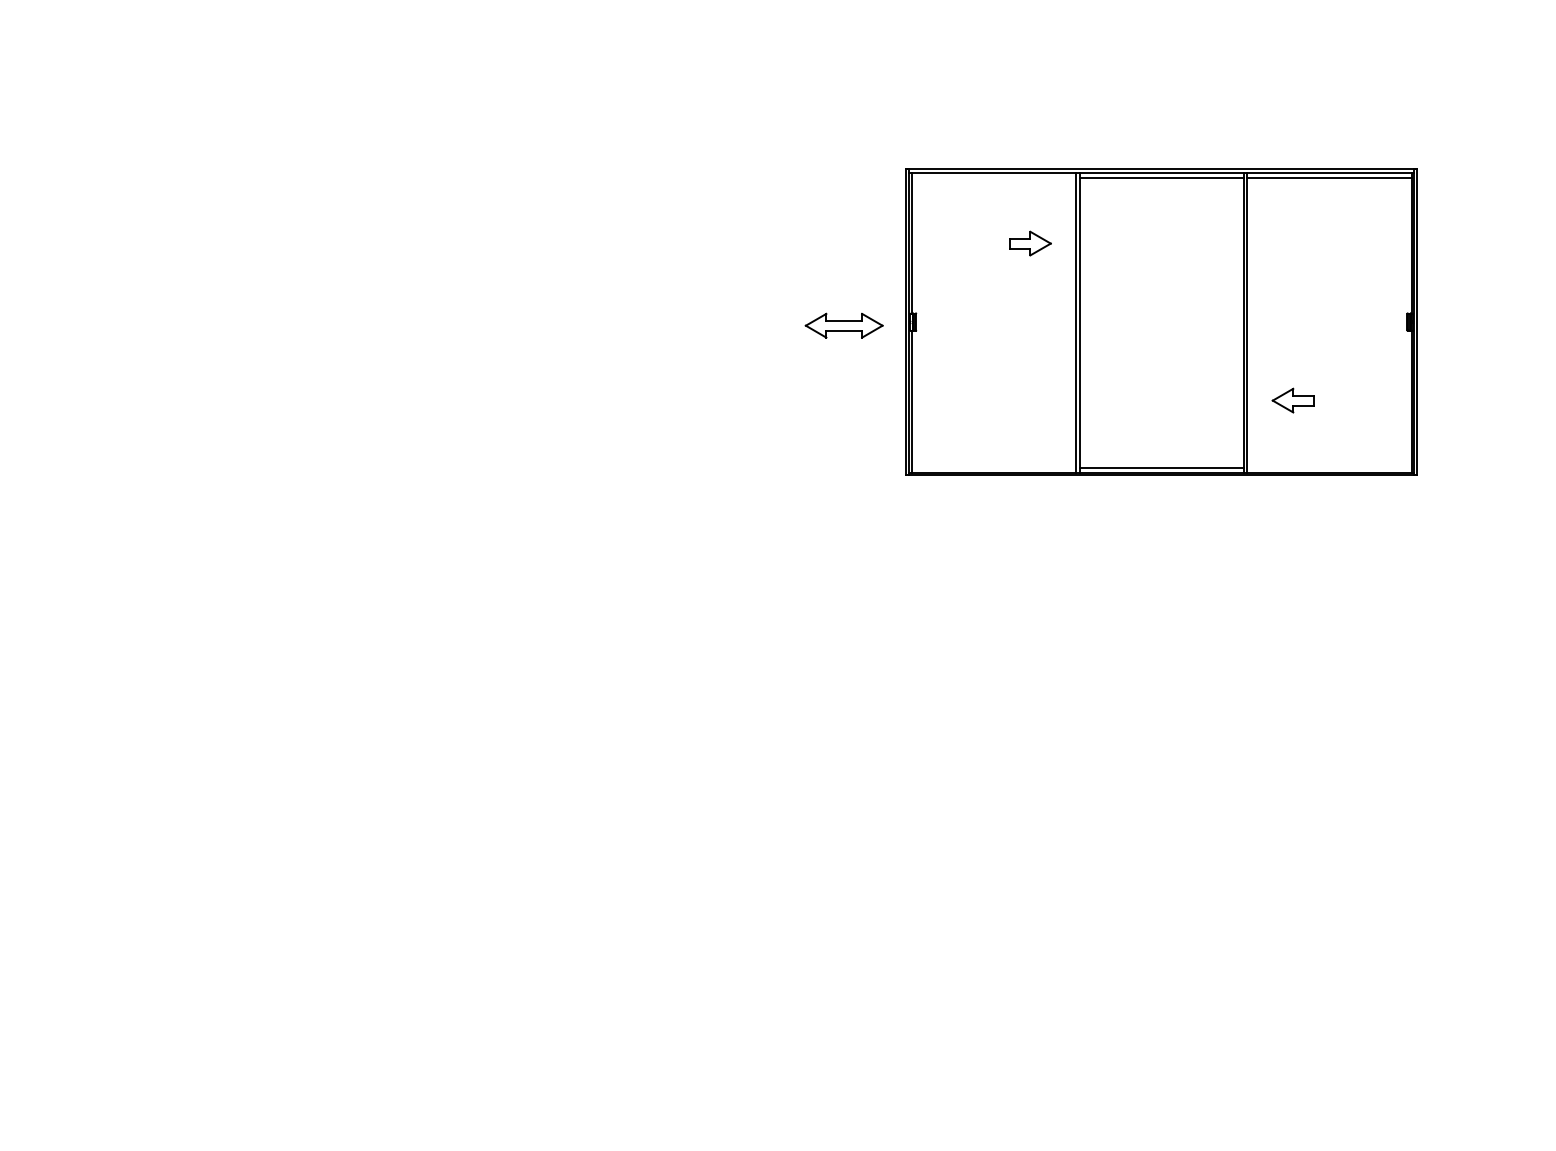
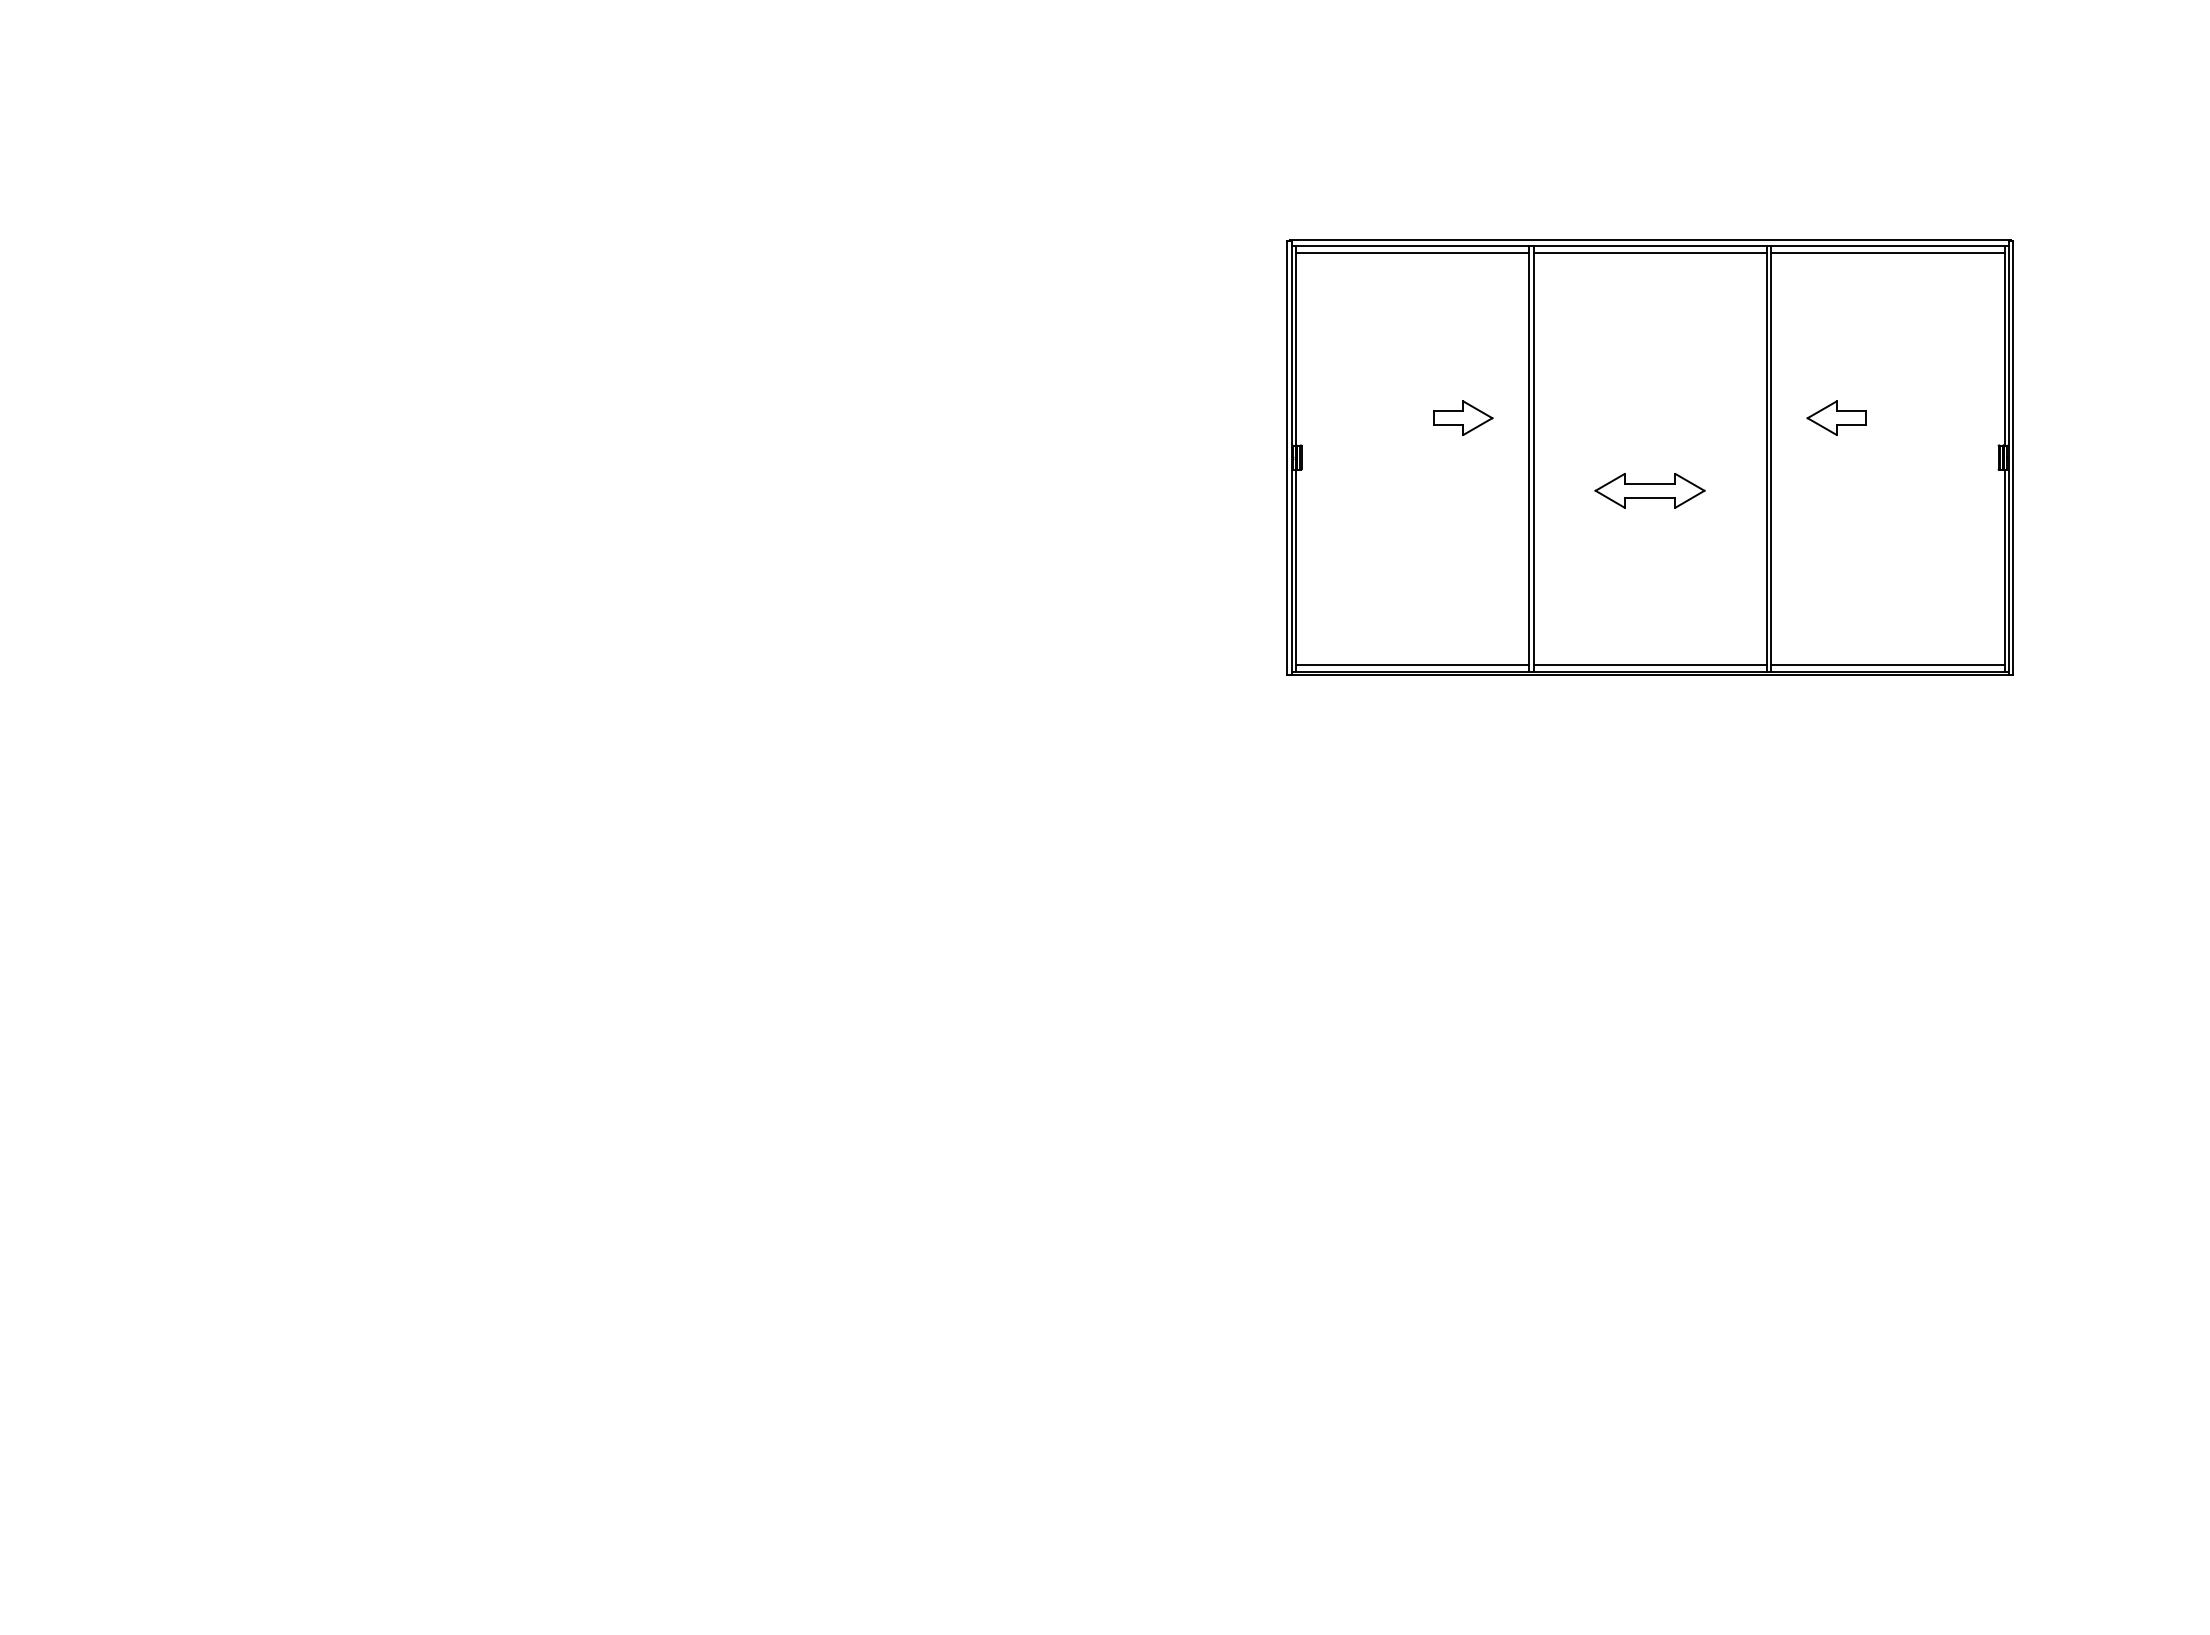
line: (993, 178) -> (1411, 253), added
part: (1030, 243) -> (1463, 417), moved
part: (843, 325) -> (1649, 490), moved
part: (1293, 400) -> (1836, 417), moved
line: (993, 467) -> (1411, 664), added
line: (1329, 467) -> (1887, 664), added

